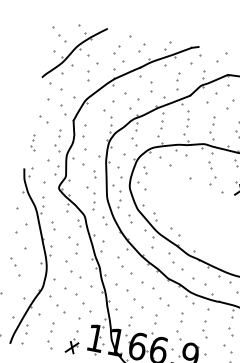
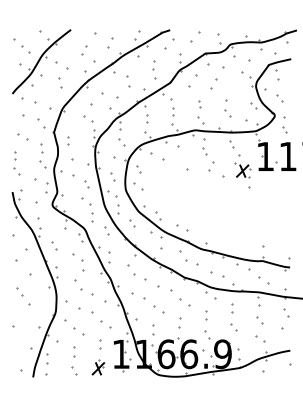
part: (85, 130) -> (68, 140), size x0.62
part: (33, 142) -> (16, 163), size x1.43
part: (119, 172) -> (112, 176), size x0.62
part: (207, 315) -> (232, 308), size x0.62
part: (78, 325) -> (100, 344), size x0.62

